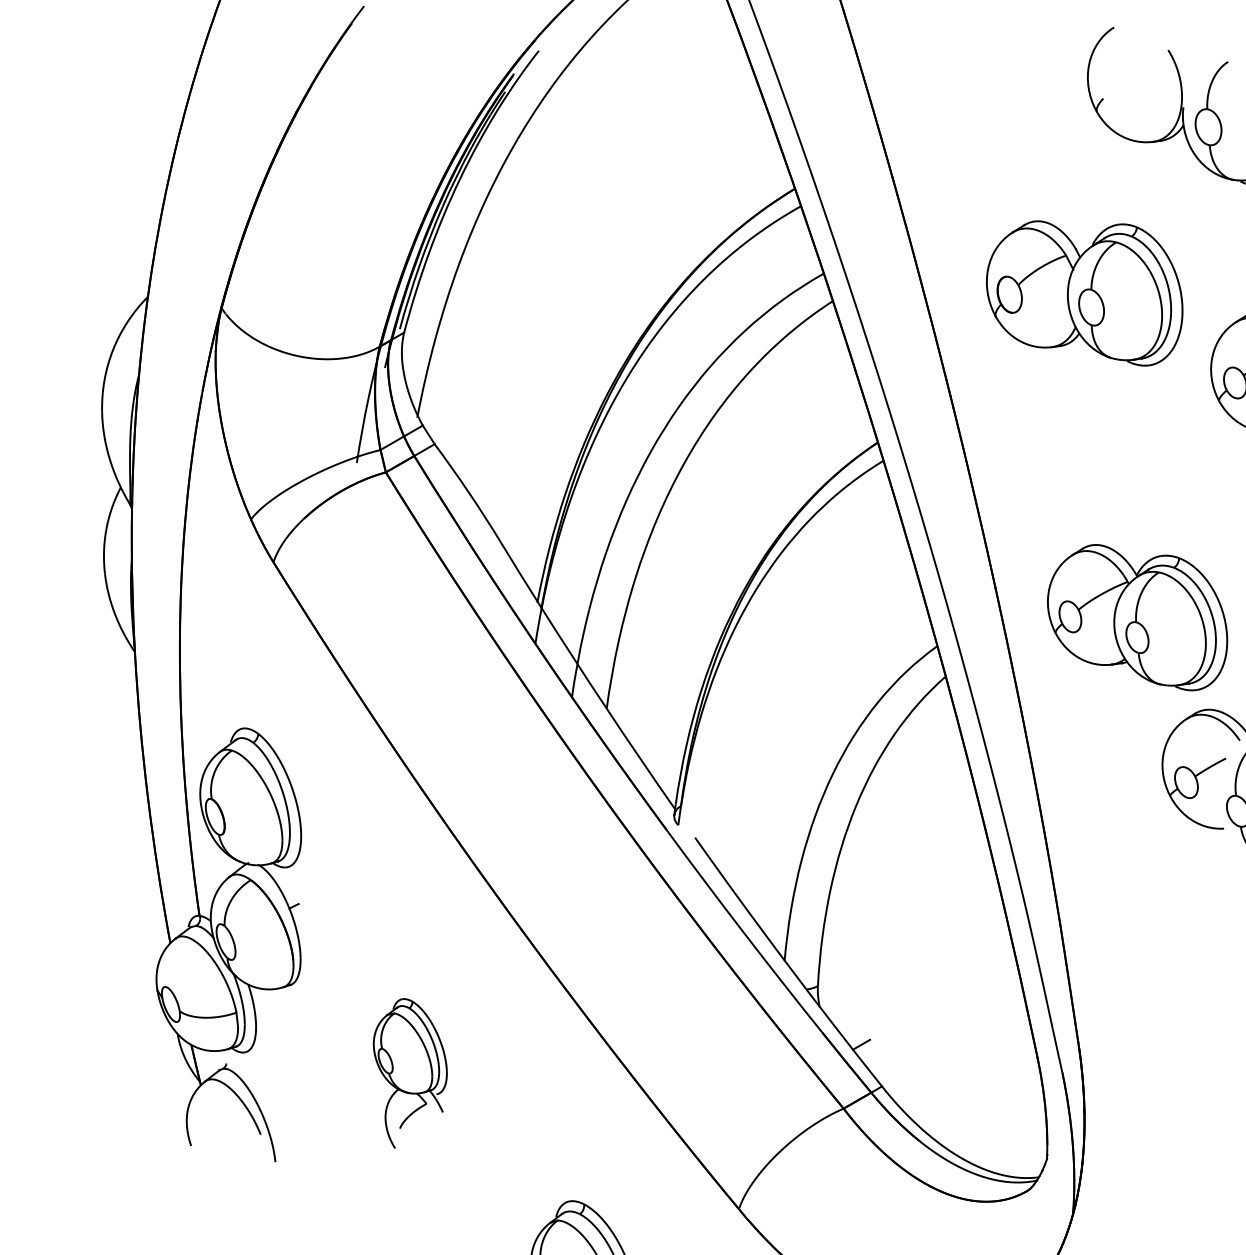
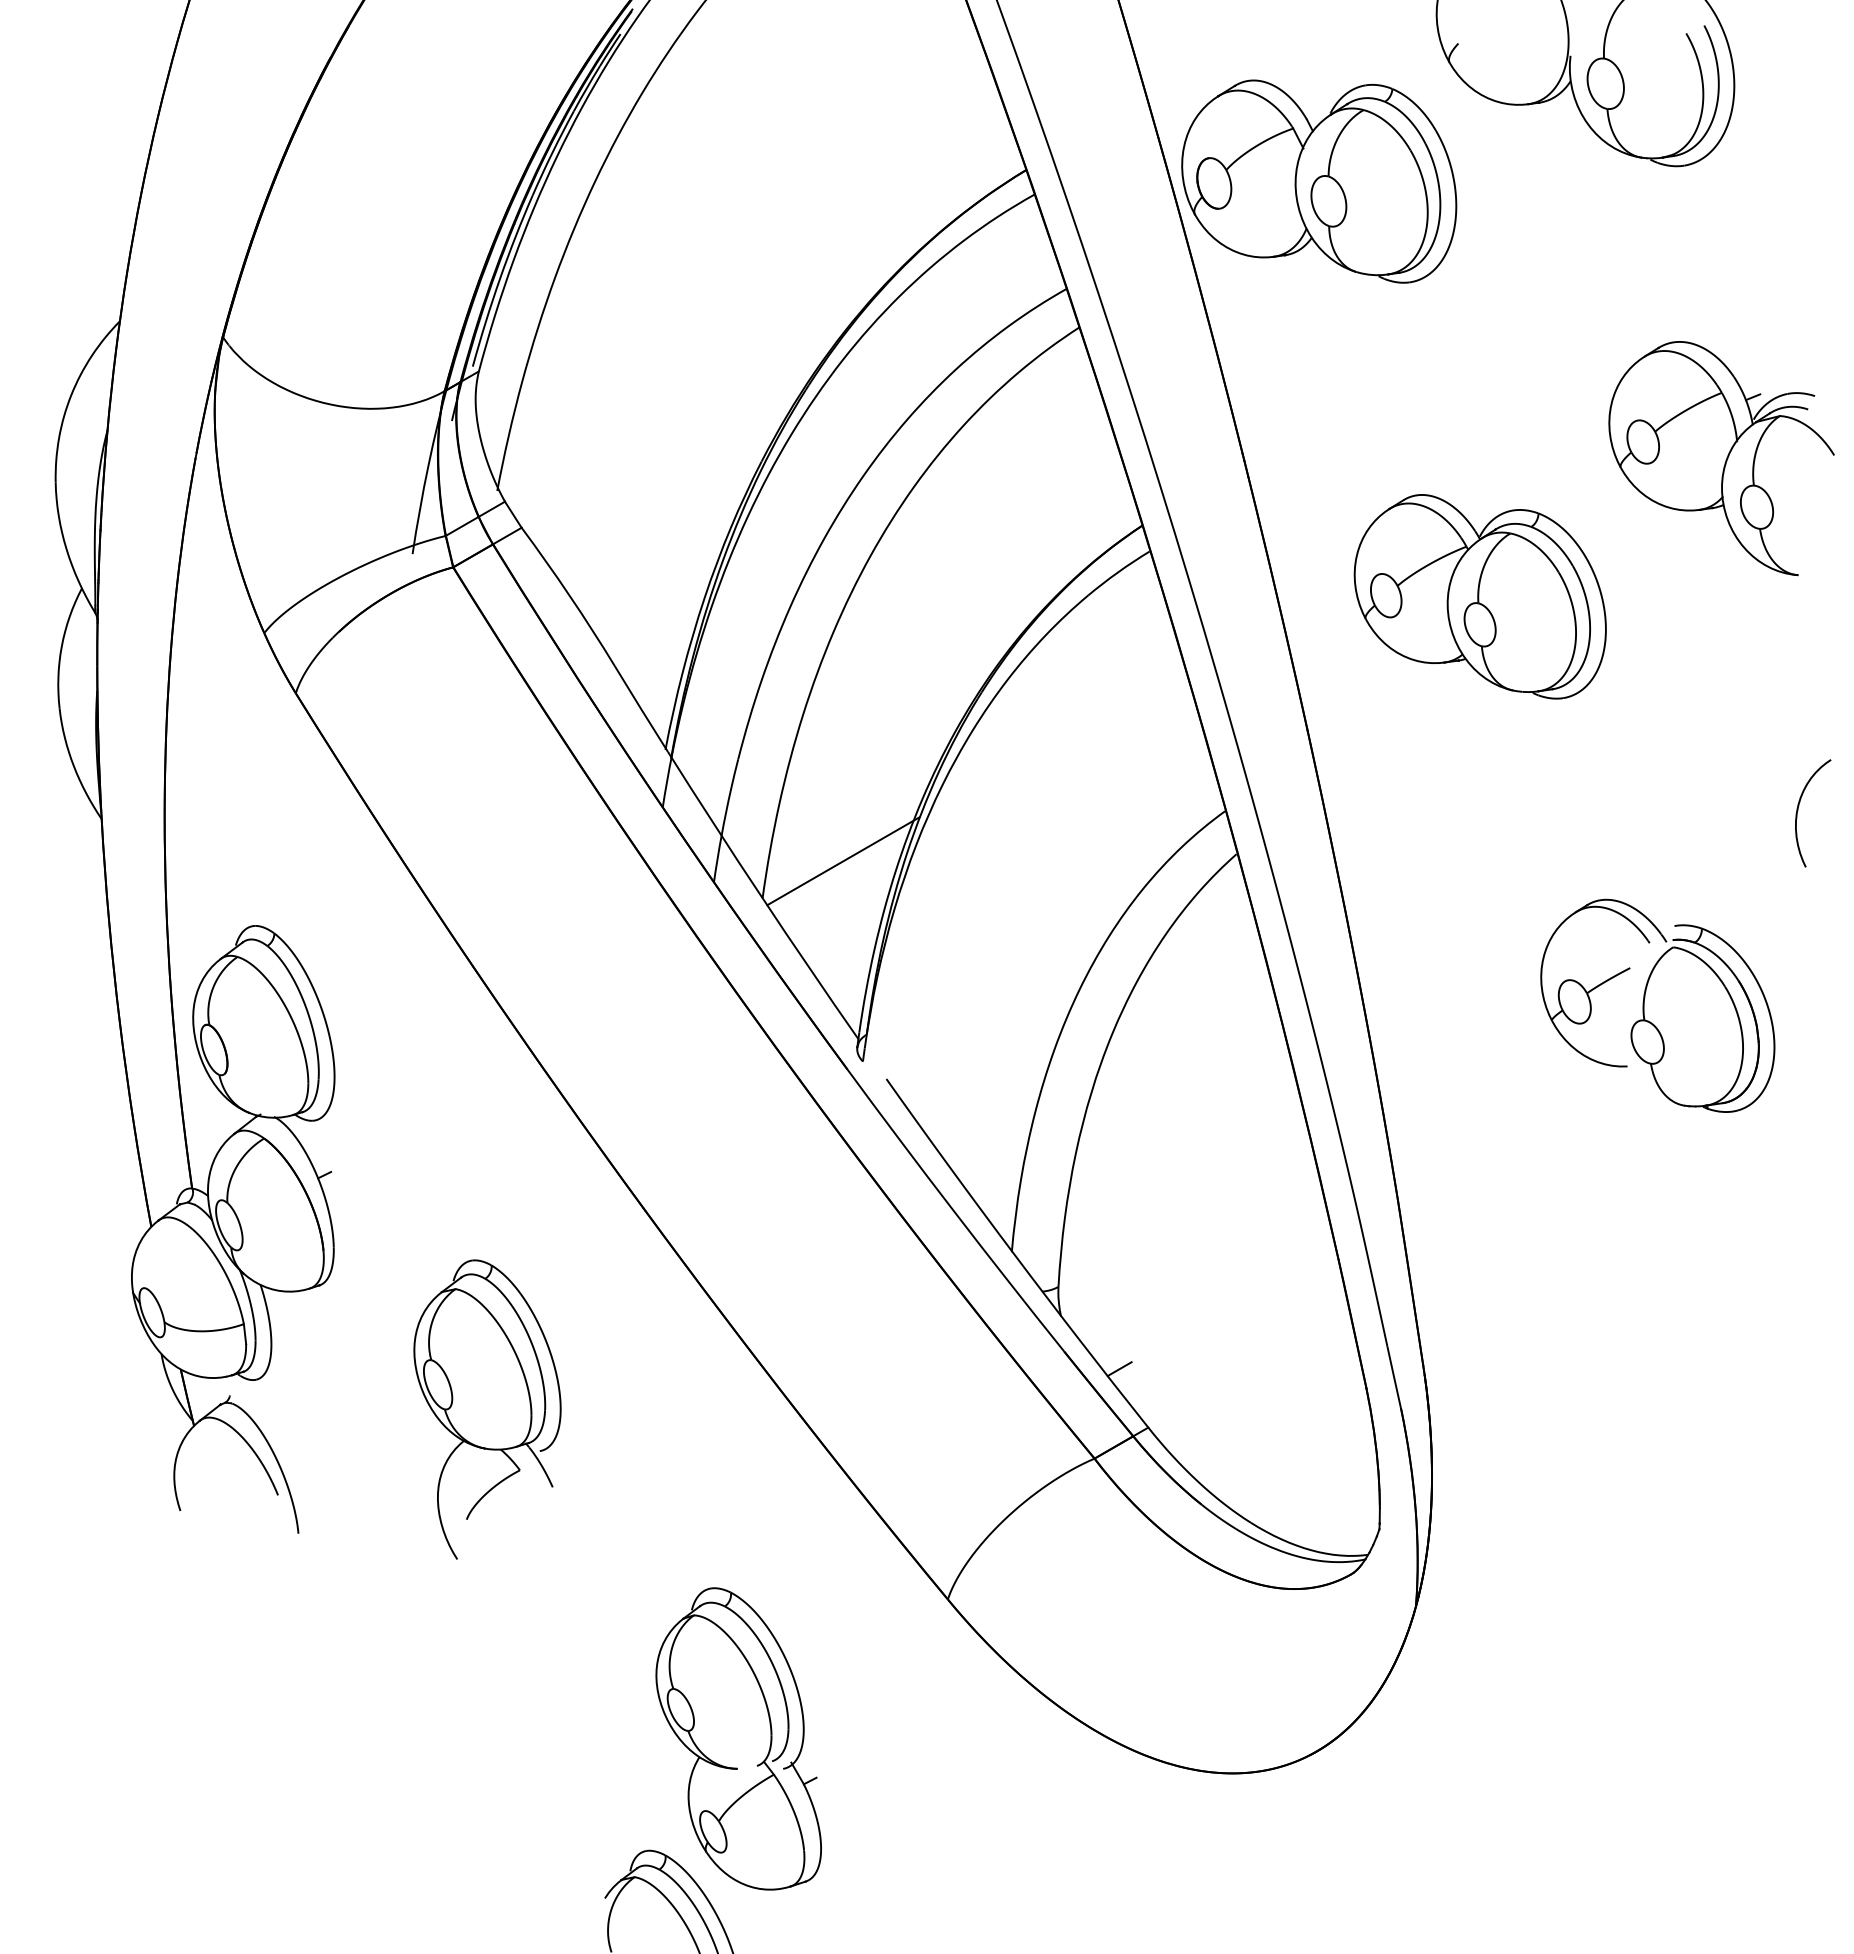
part: (1084, 293) -> (1319, 181), moved
part: (1136, 617) -> (1479, 596), moved
line: (664, 682) -> (843, 861), added
part: (410, 1073) -> (487, 1409), size x1.43

